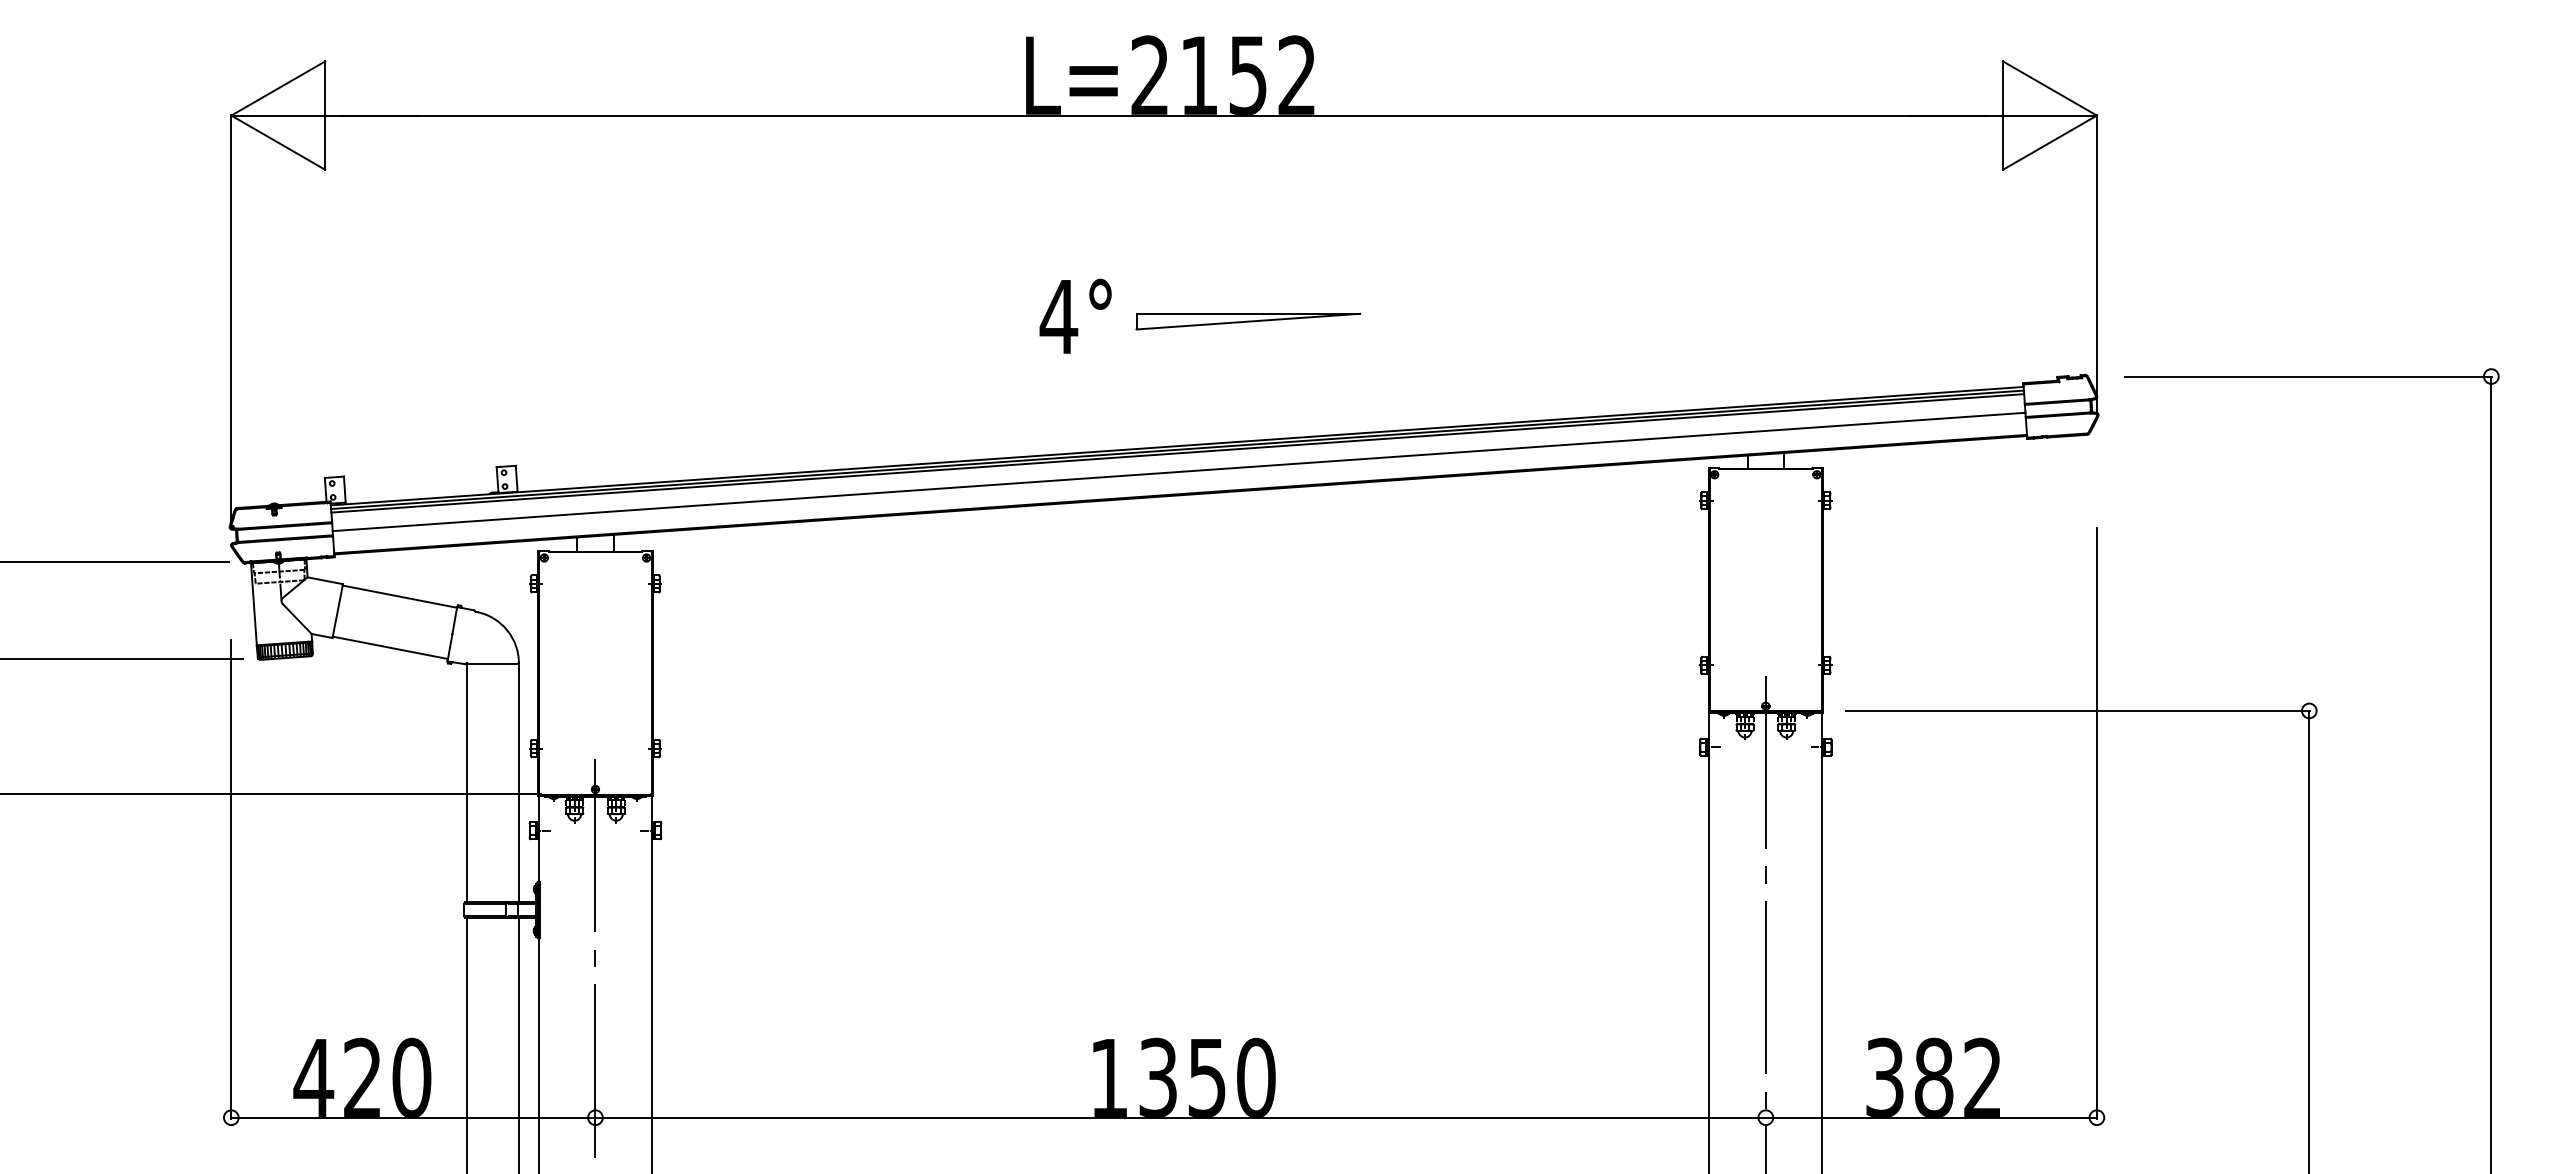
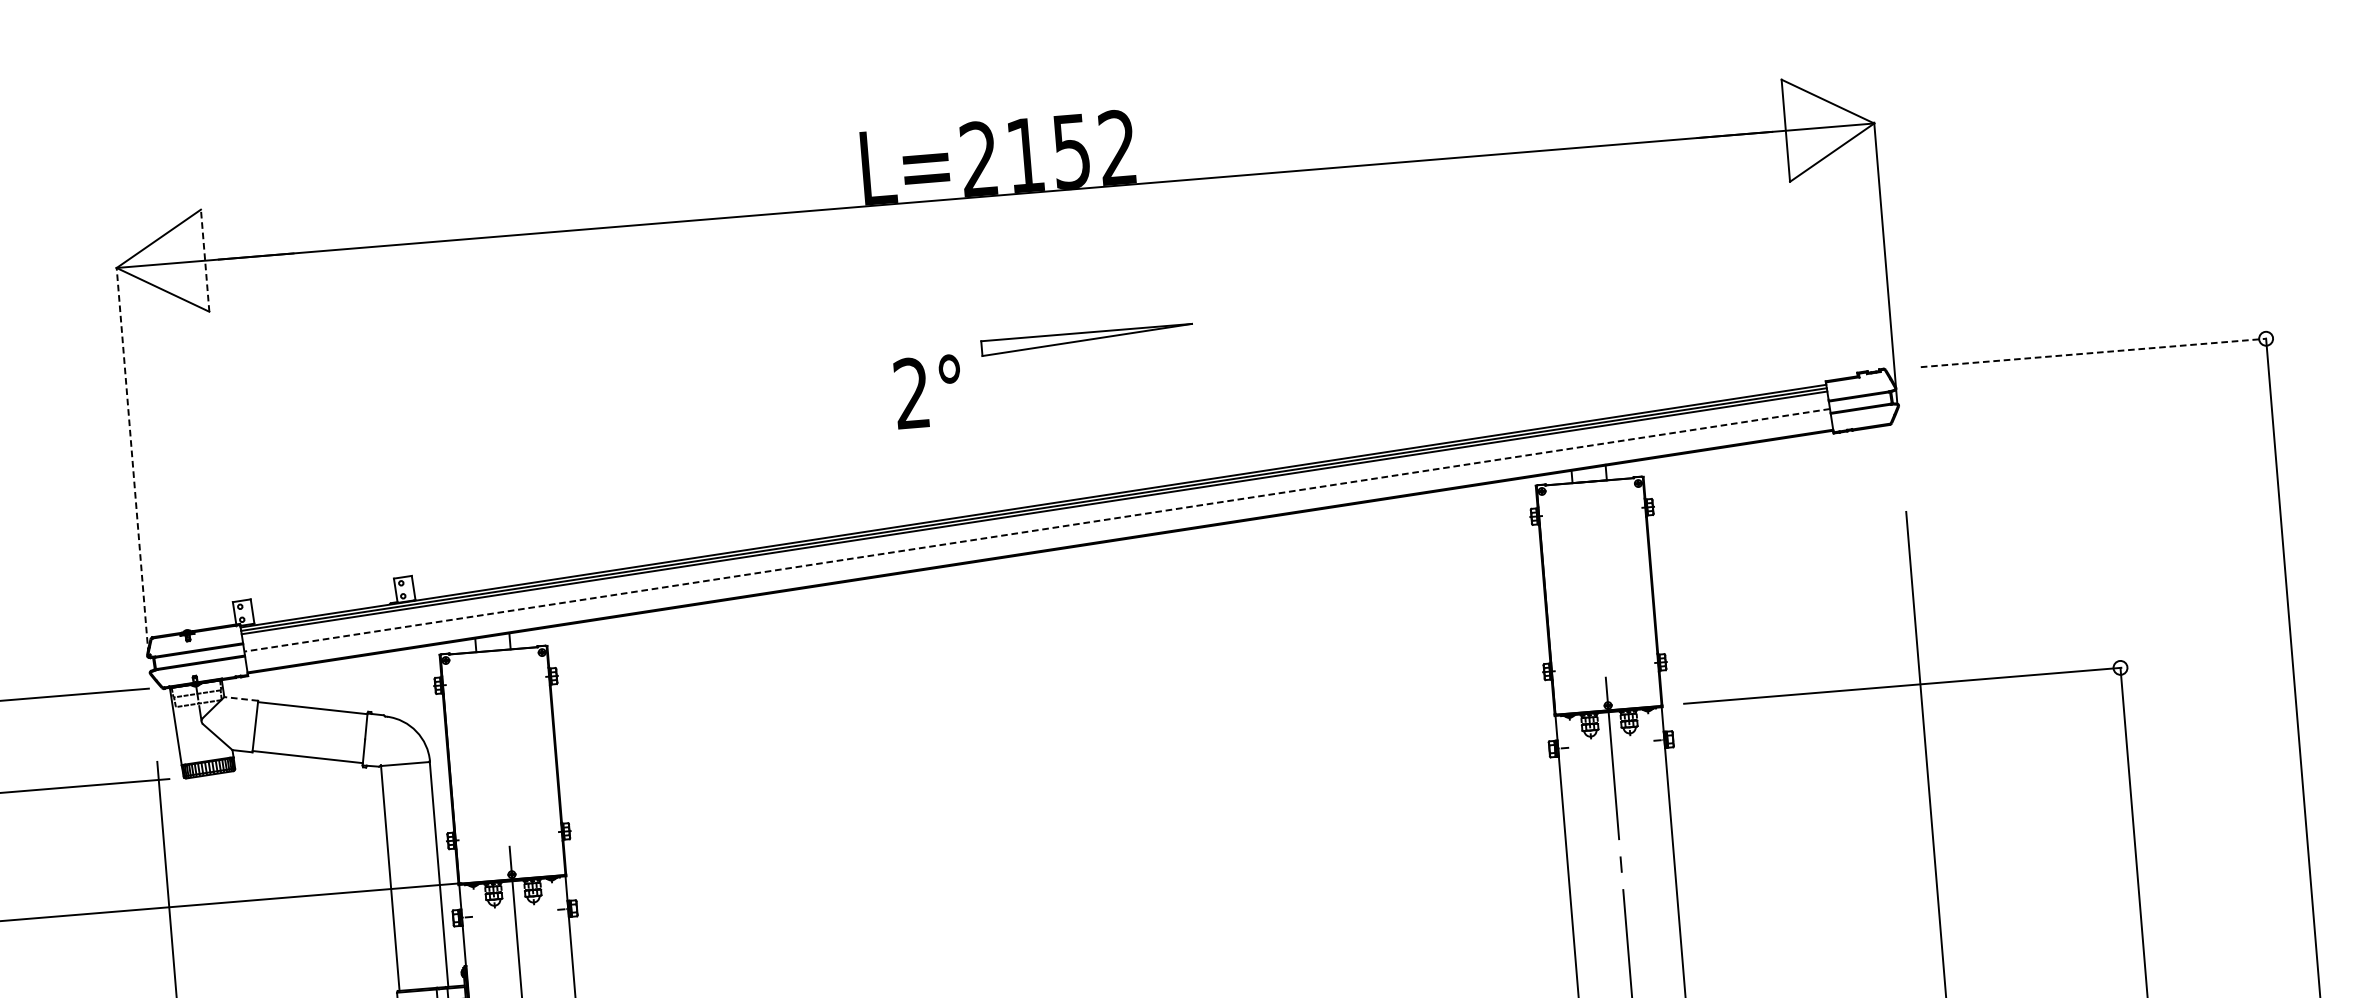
line: (325, 115) -> (205, 260), solid -> dashed
text: (1058, 315) -> (911, 392), 4° -> 2°
line: (231, 319) -> (132, 460), solid -> dashed
part: (1248, 321) -> (1087, 339), moved
line: (2308, 376) -> (2093, 352), solid -> dashed
line: (1178, 472) -> (1036, 530), solid -> dashed
line: (324, 580) -> (240, 698), solid -> dashed

